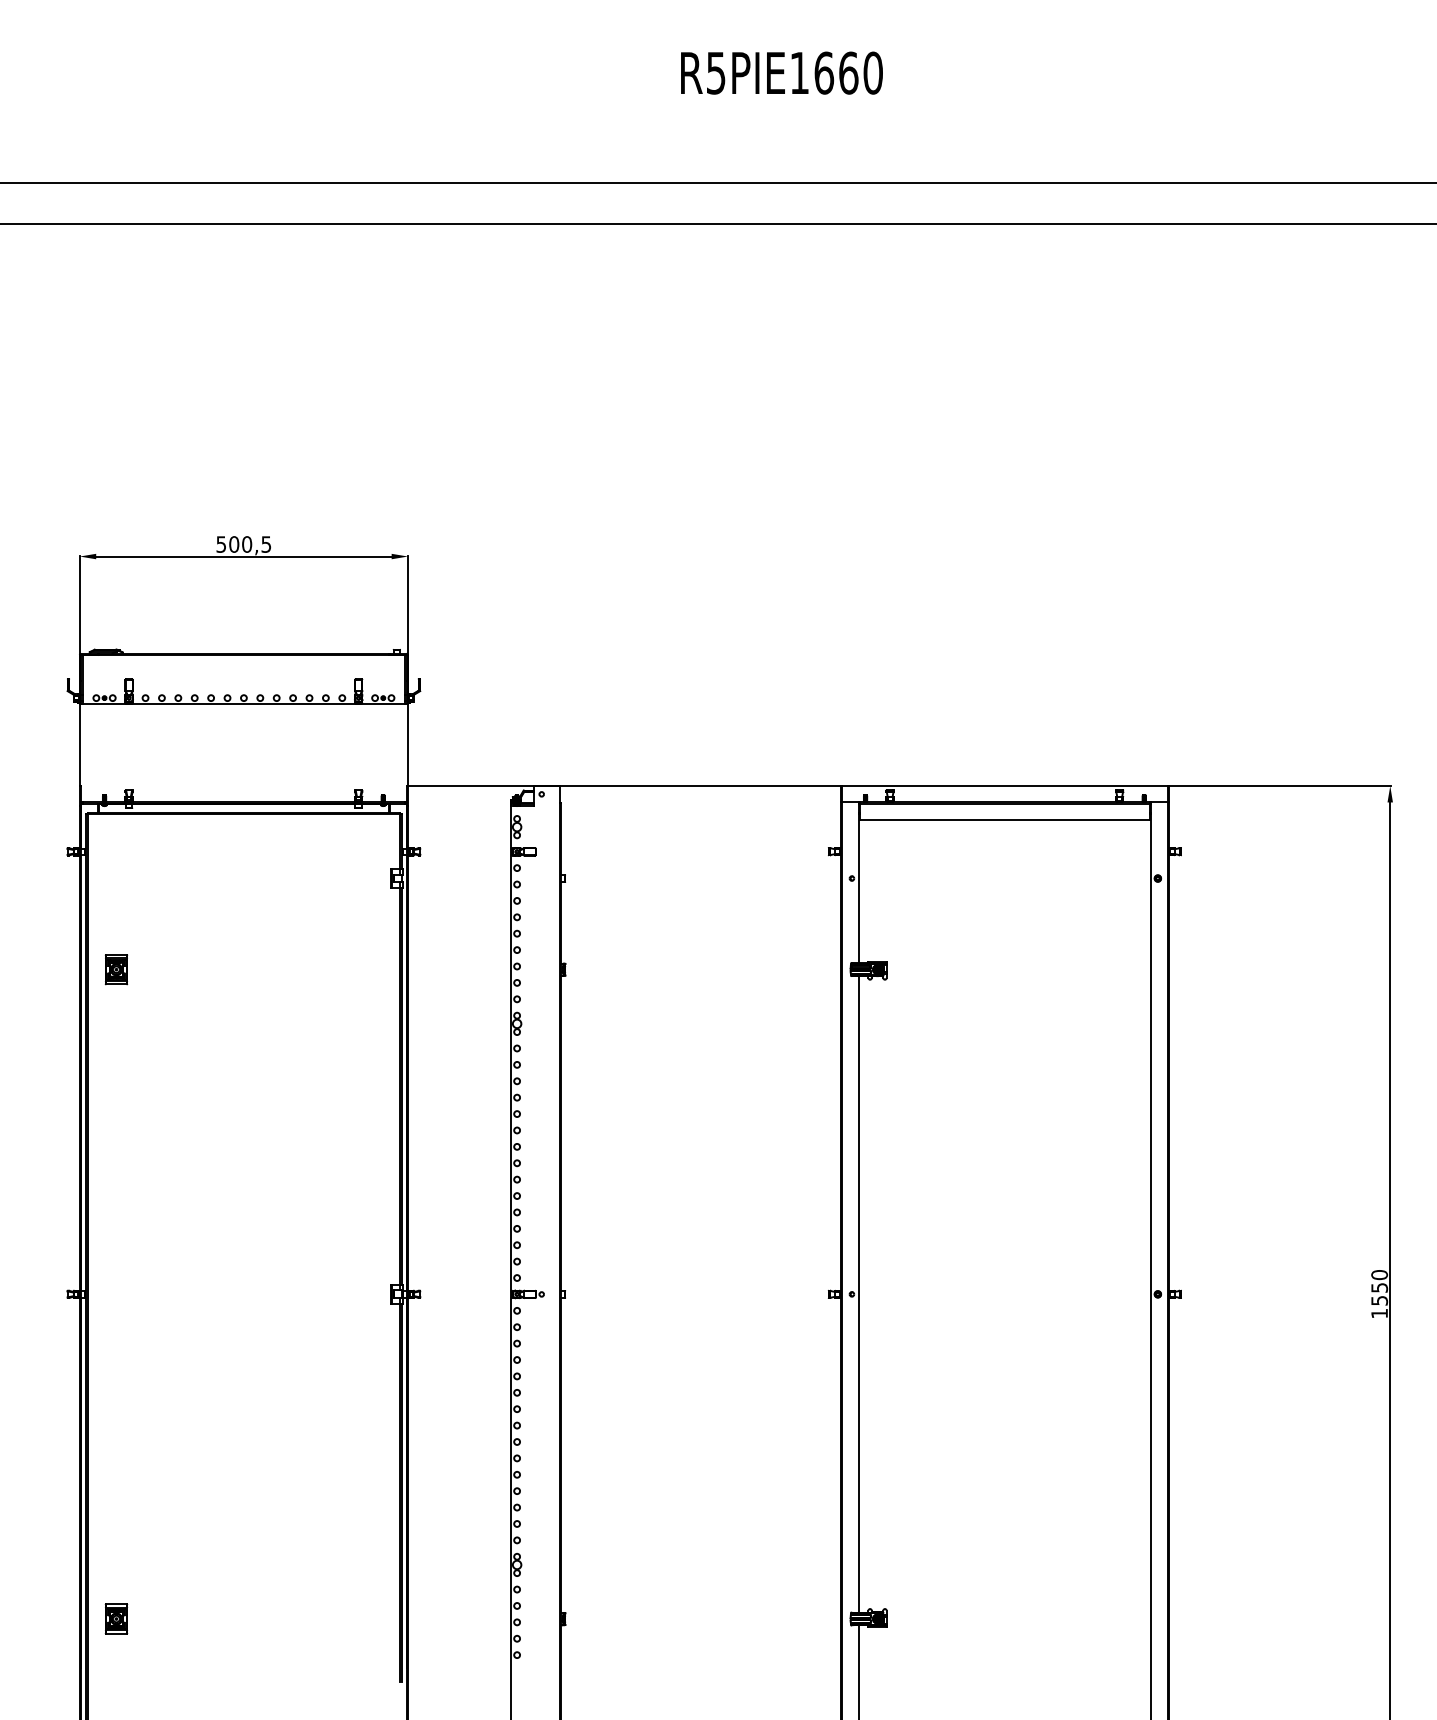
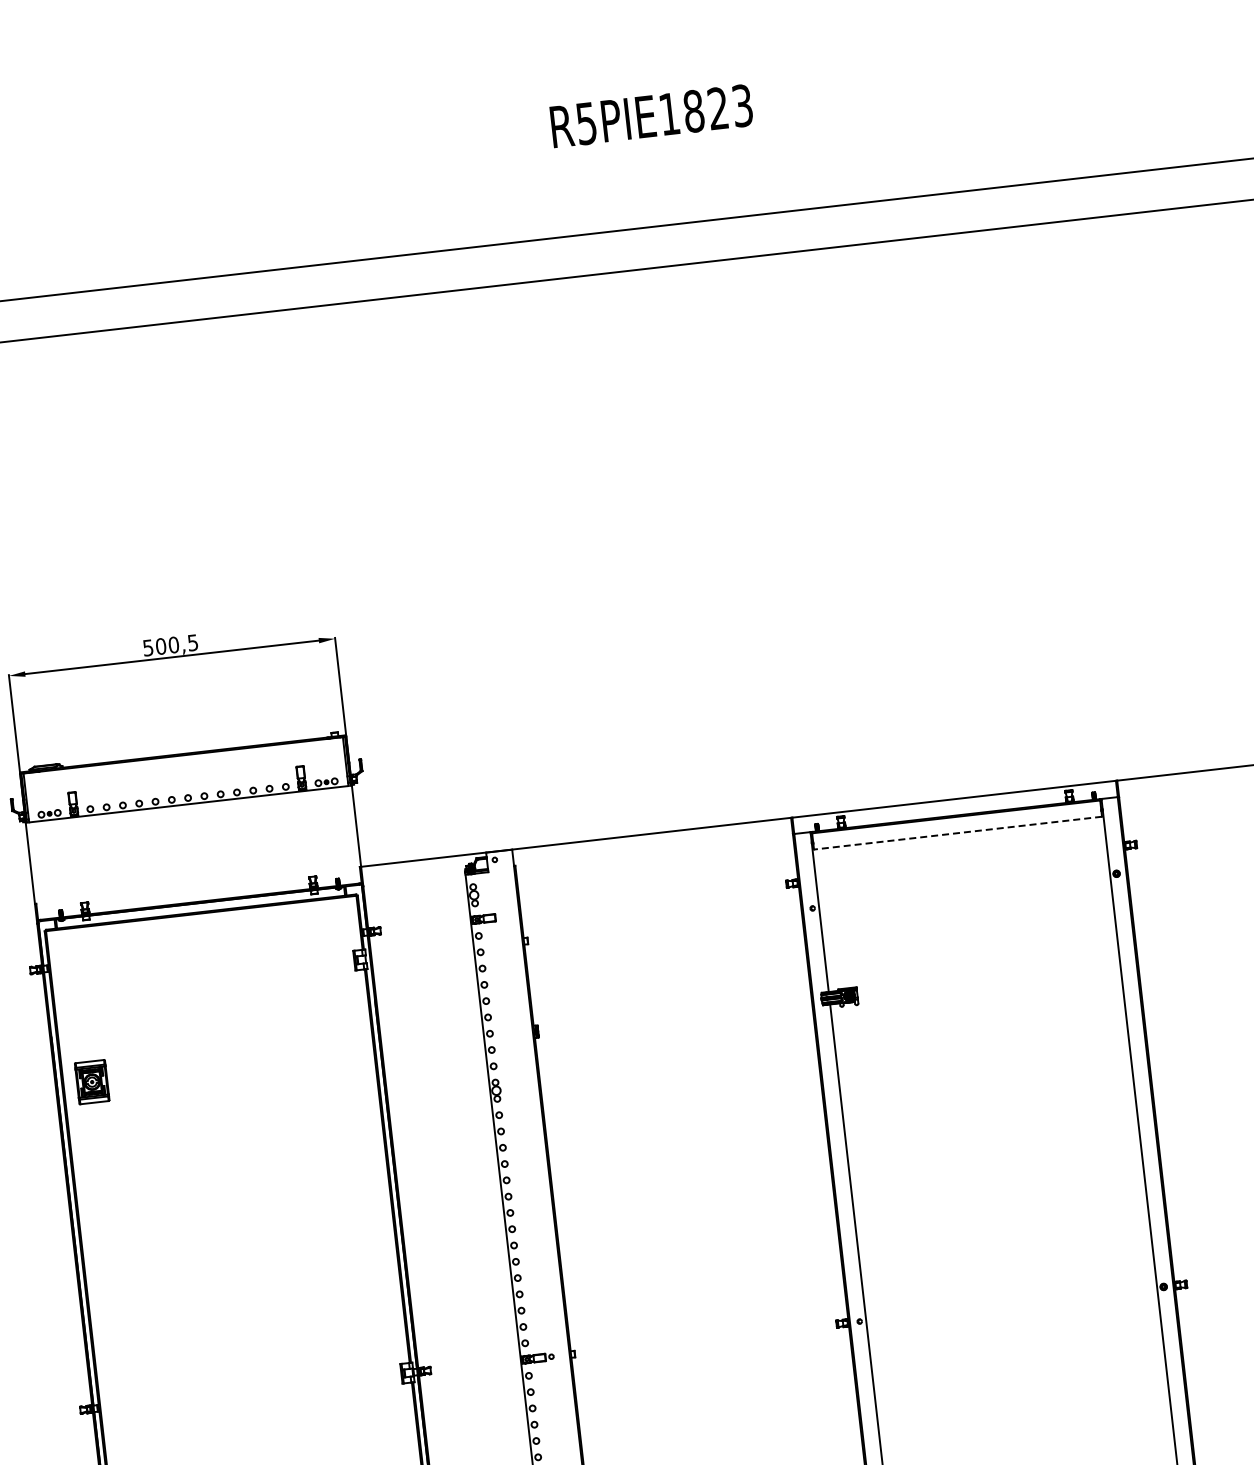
text: (848, 72) -> (717, 107), R5PIE1660 -> R5PIE1823
line: (1004, 820) -> (957, 833), solid -> dashed
part: (116, 969) -> (92, 1082), size x1.4

